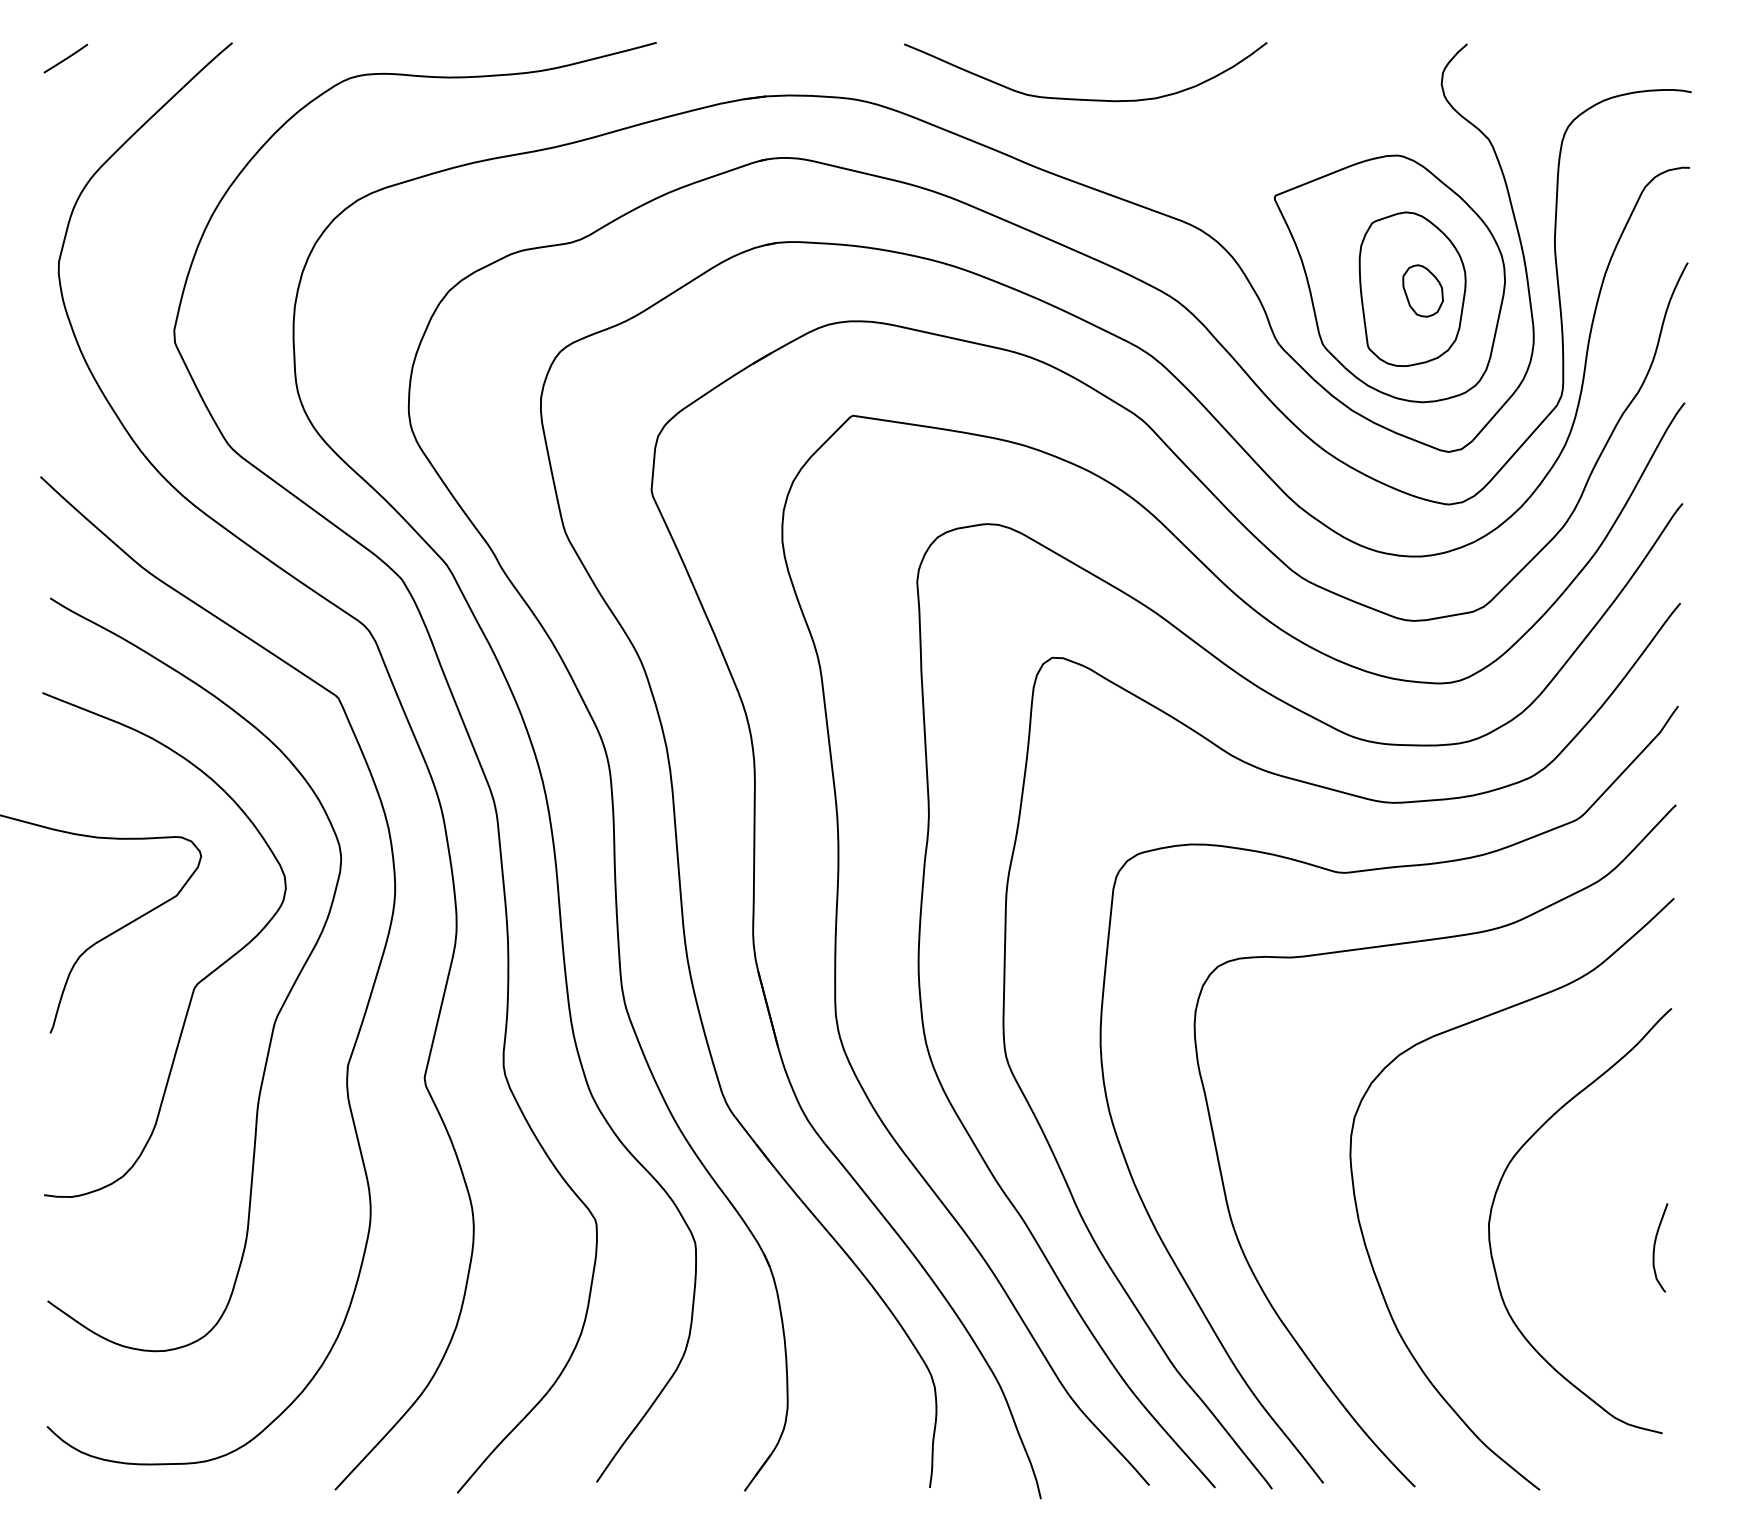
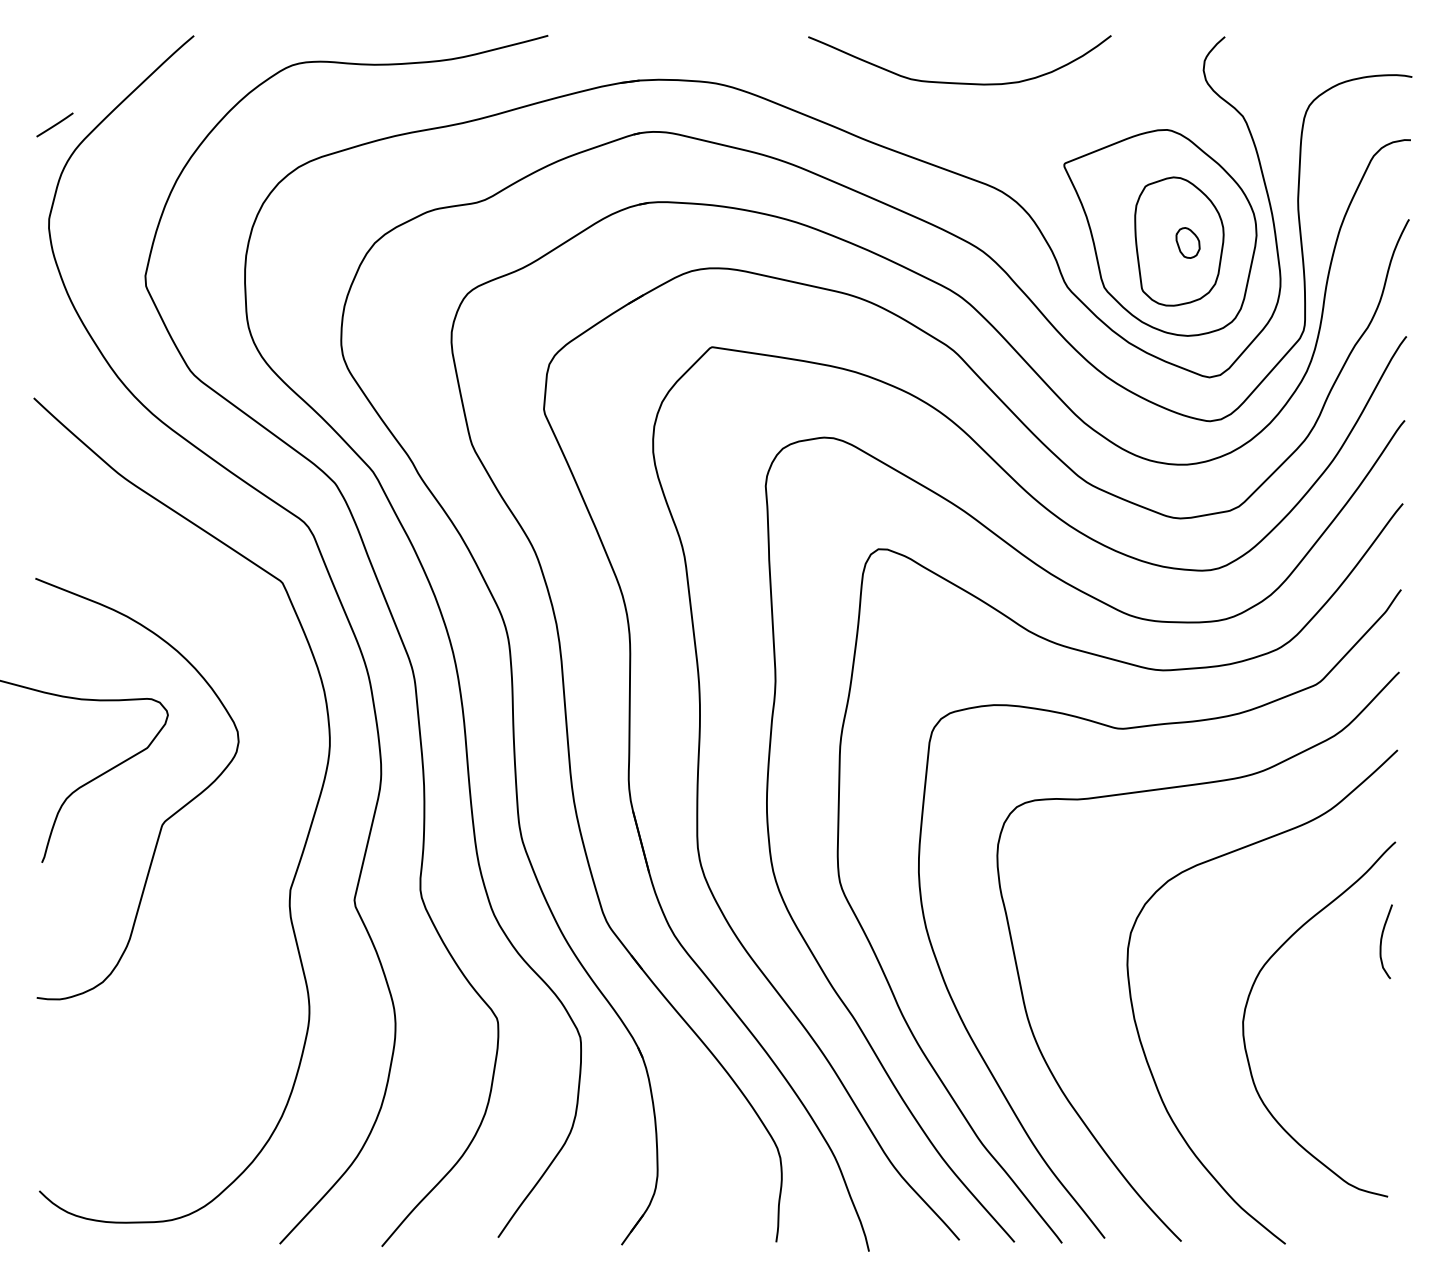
line: (65, 58) -> (54, 124), moved
curve: (1081, 98) -> (956, 82), moved
part: (1422, 290) -> (1187, 242), size x0.7
curve: (276, 1015) -> (230, 847), removed
curve: (1655, 1247) -> (1382, 941), moved

